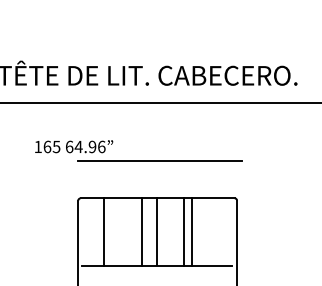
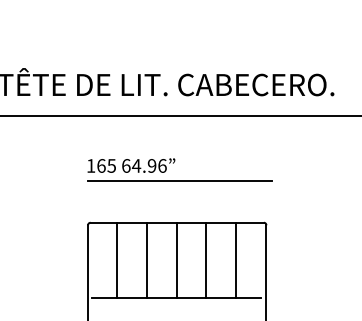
text: (74, 146) -> (131, 165), moved
line: (141, 232) -> (146, 260), moved
line: (192, 232) -> (236, 260), moved

